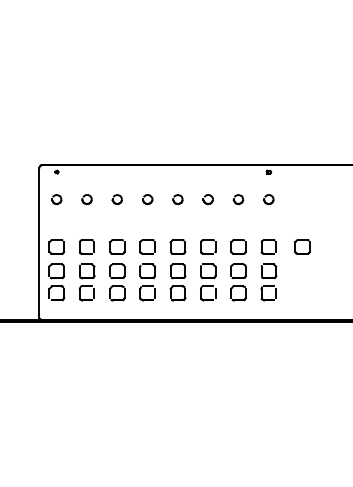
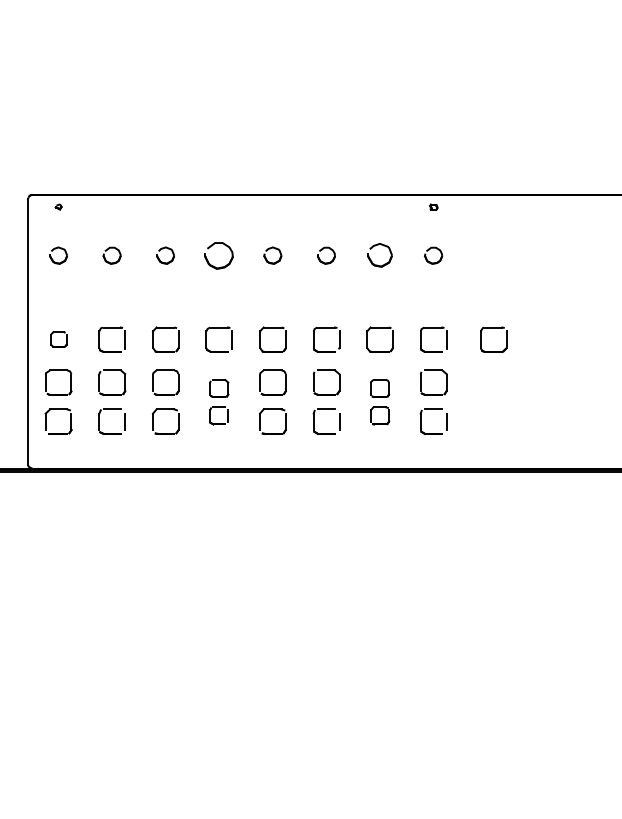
part: (147, 199) -> (219, 255), size x1.6
part: (238, 199) -> (379, 255), size x1.4
part: (56, 246) -> (58, 338), size x0.6
part: (147, 282) -> (219, 402), size x0.7
part: (238, 282) -> (379, 402), size x0.7

